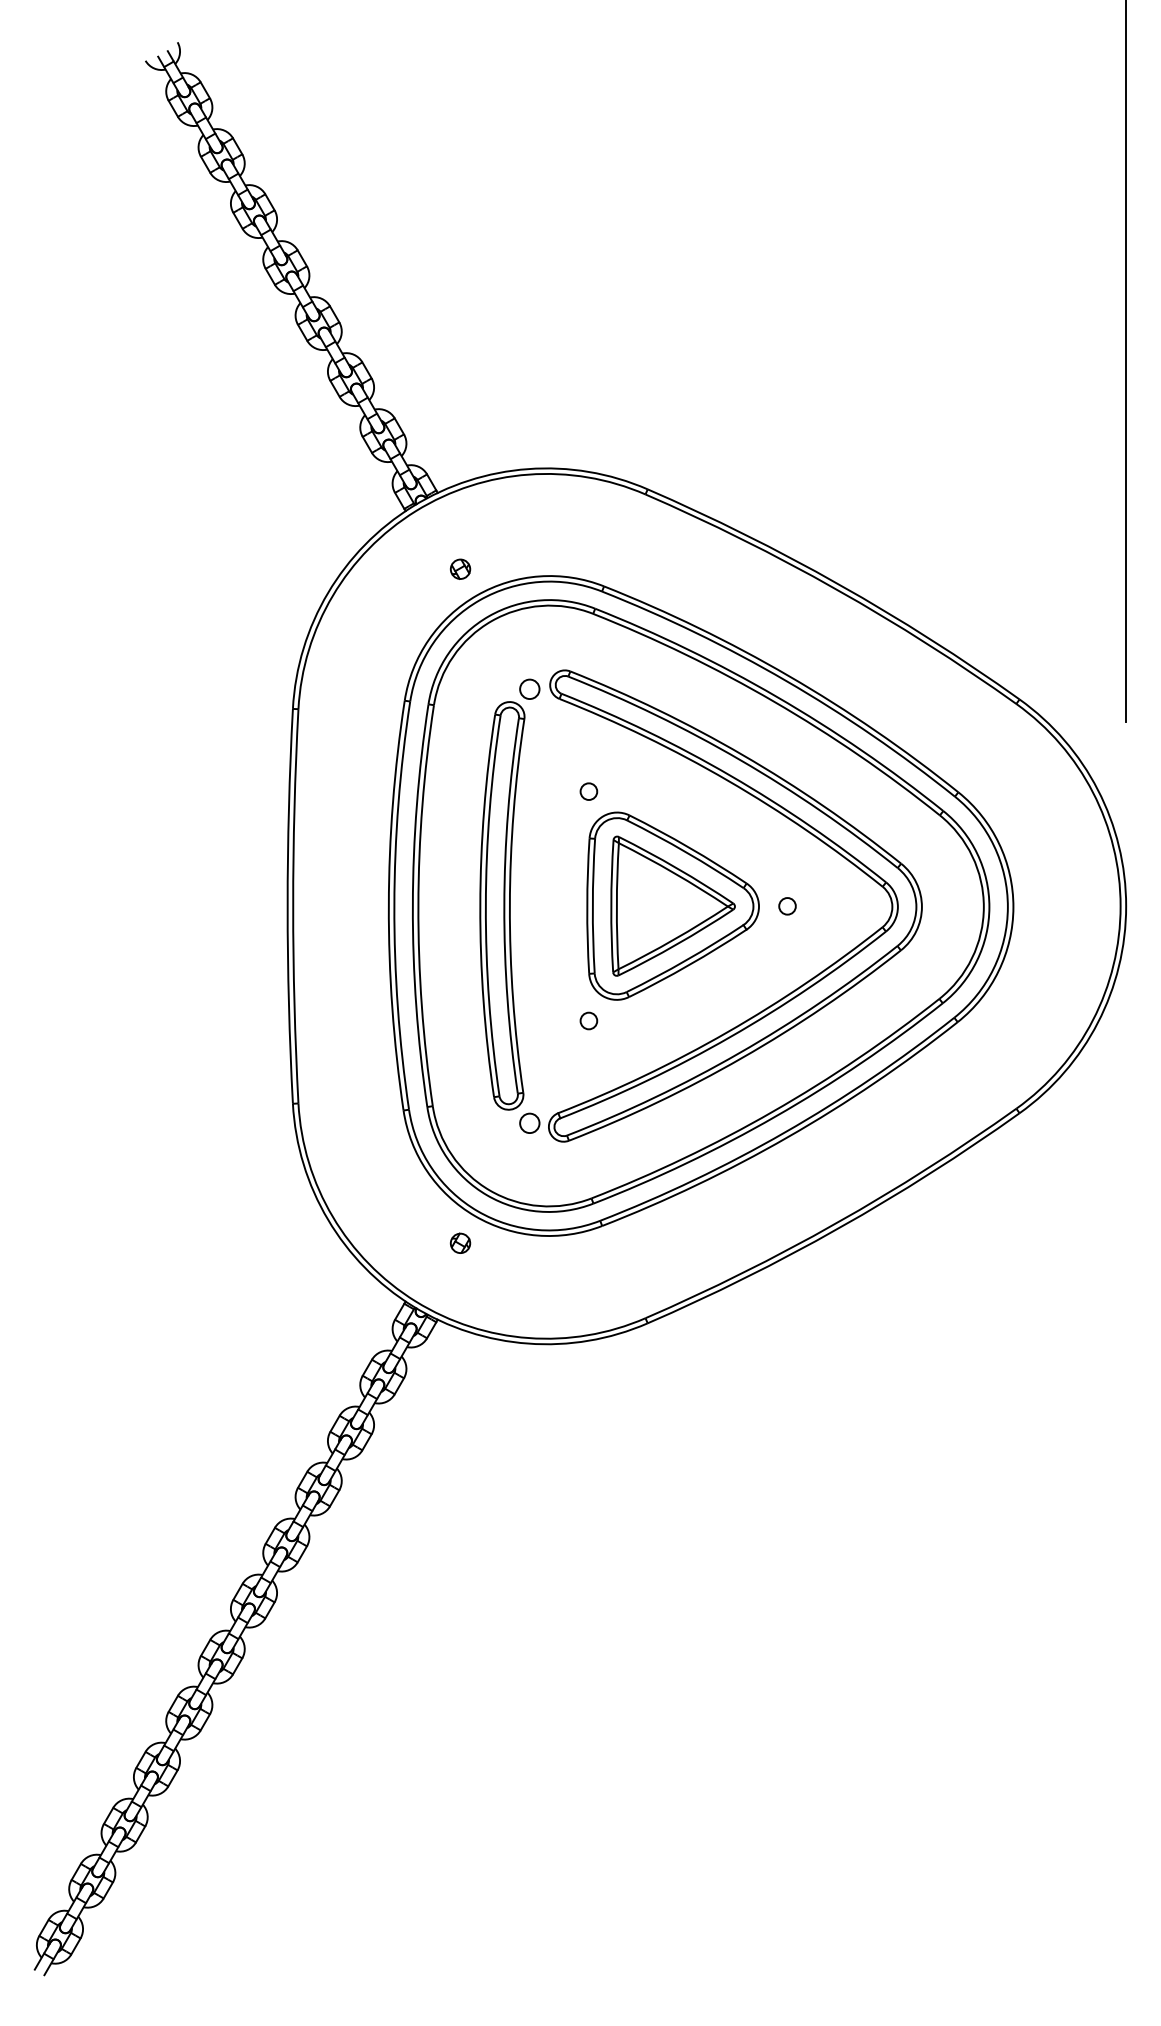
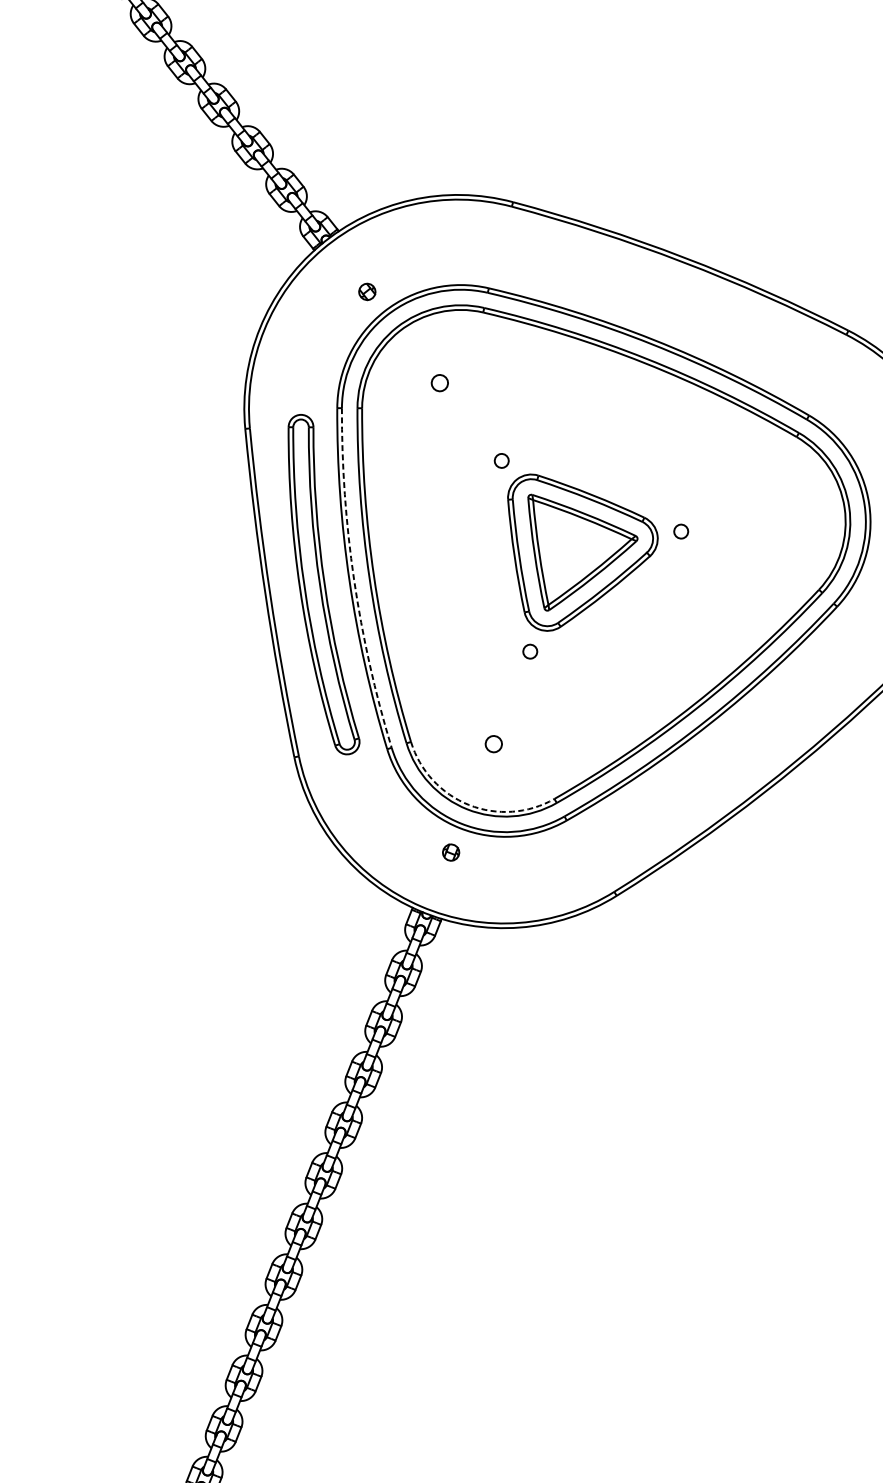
part: (791, 821) -> (673, 460), removed
arc: (394, 905) -> (354, 579), solid -> dashed
part: (502, 905) -> (318, 585), moved
arc: (489, 1190) -> (468, 805), solid -> dashed

